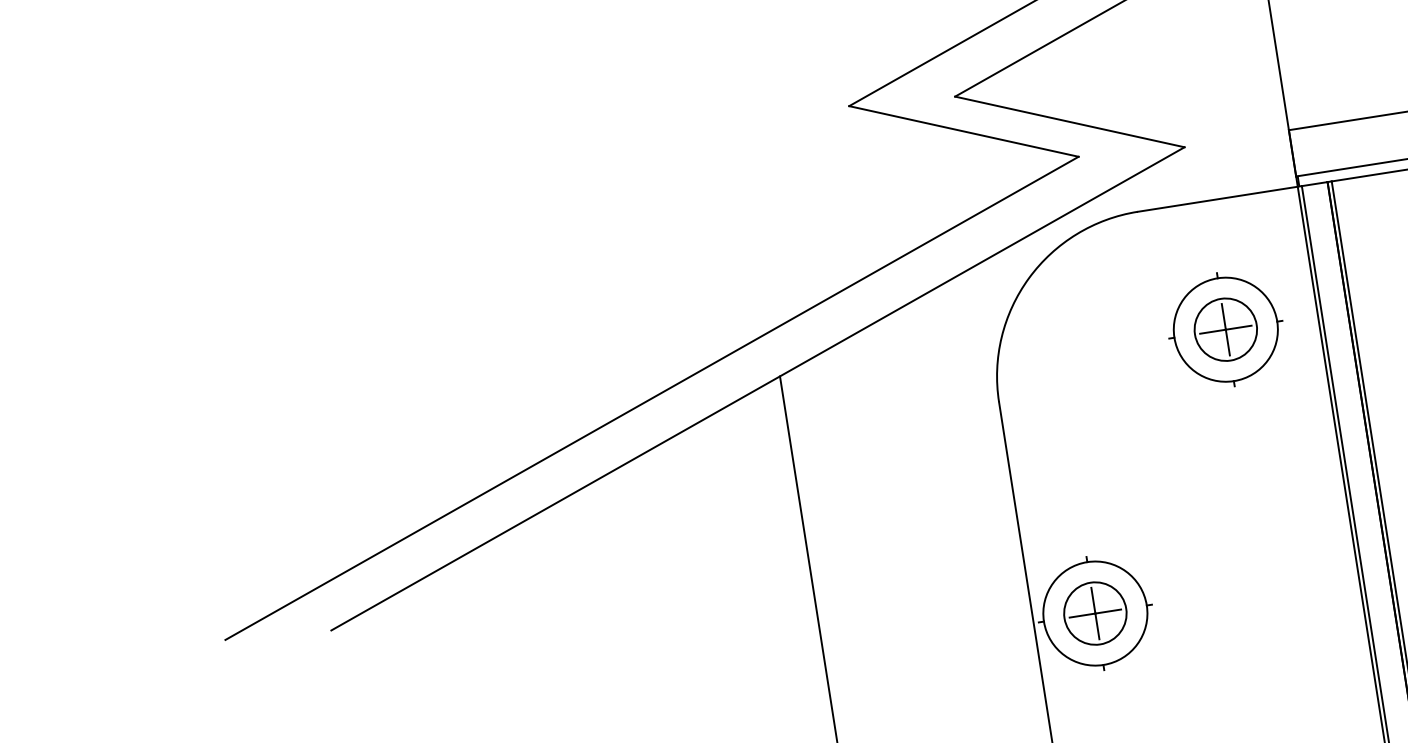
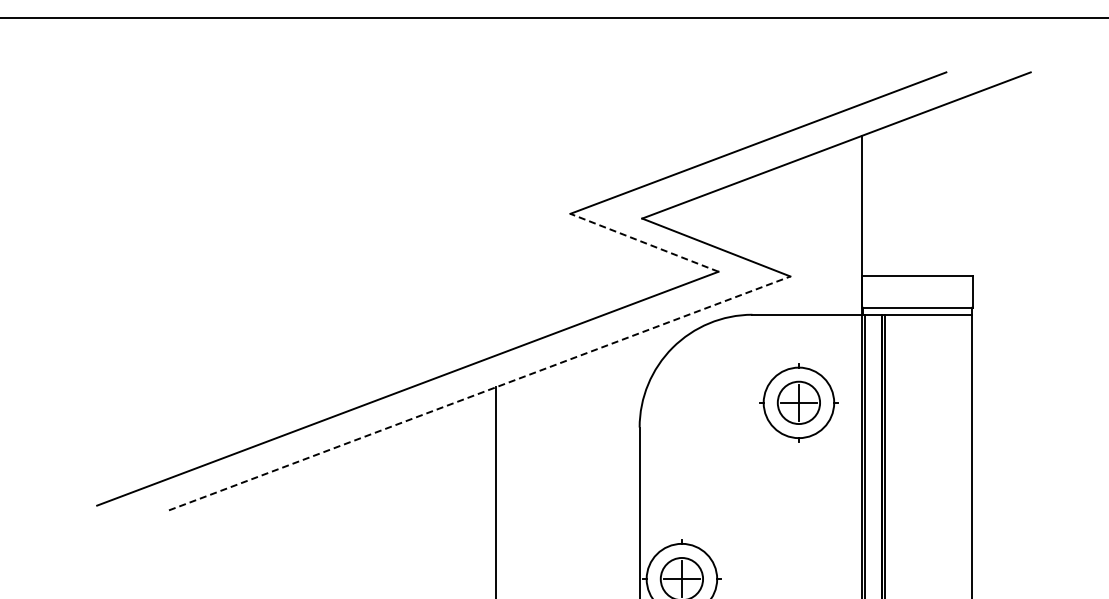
line: (963, 131) -> (644, 242), solid -> dashed
line: (759, 388) -> (480, 393), solid -> dashed

